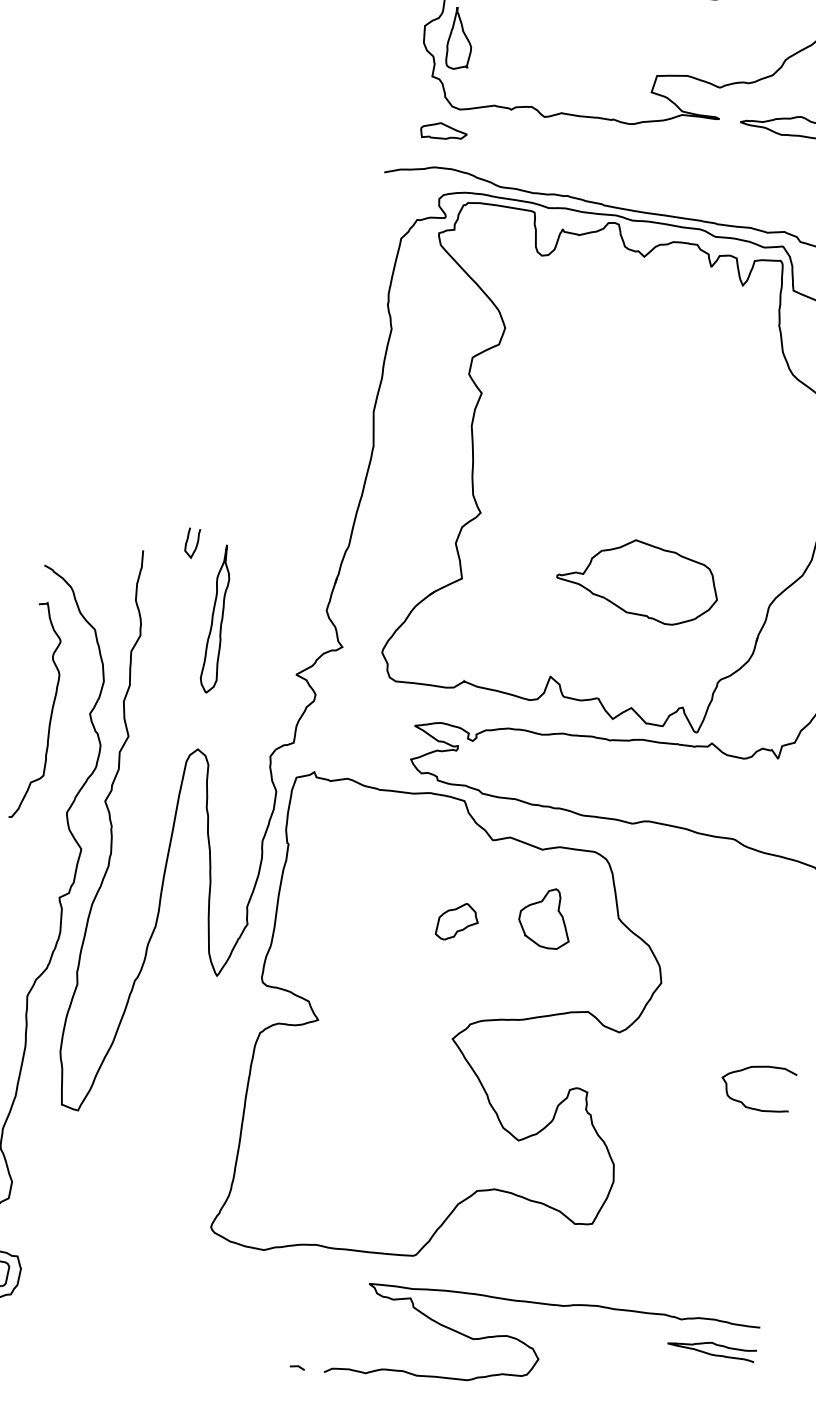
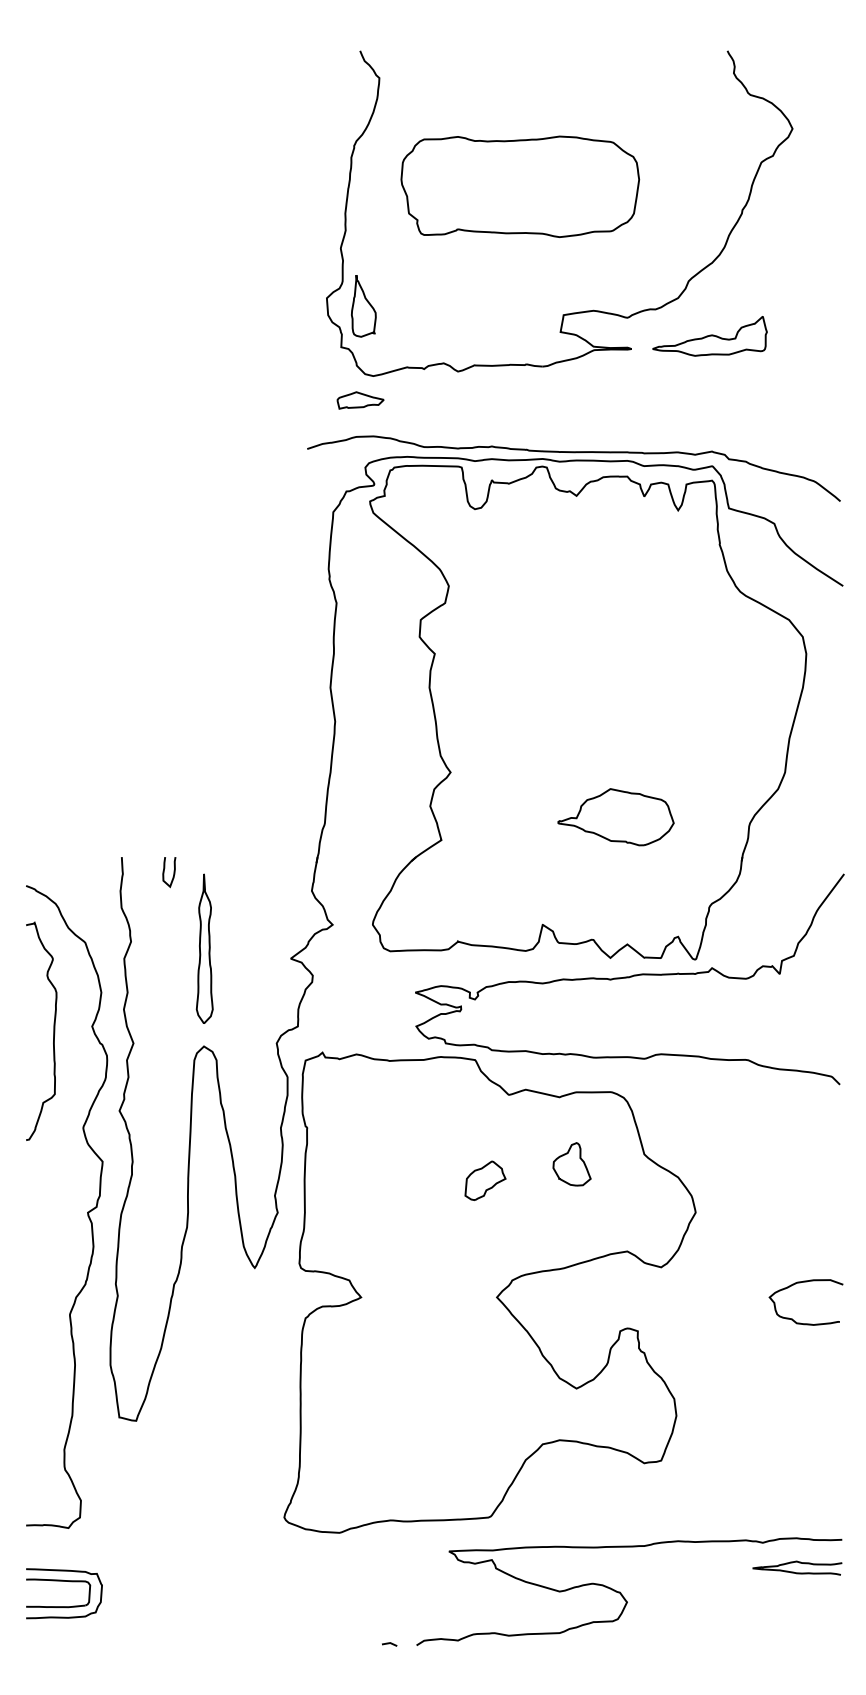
curve: (196, 544) -> (173, 872), moved
part: (637, 580) -> (615, 817), size x0.71
part: (217, 618) -> (204, 948), moved
part: (545, 918) -> (571, 1164), size x0.71

